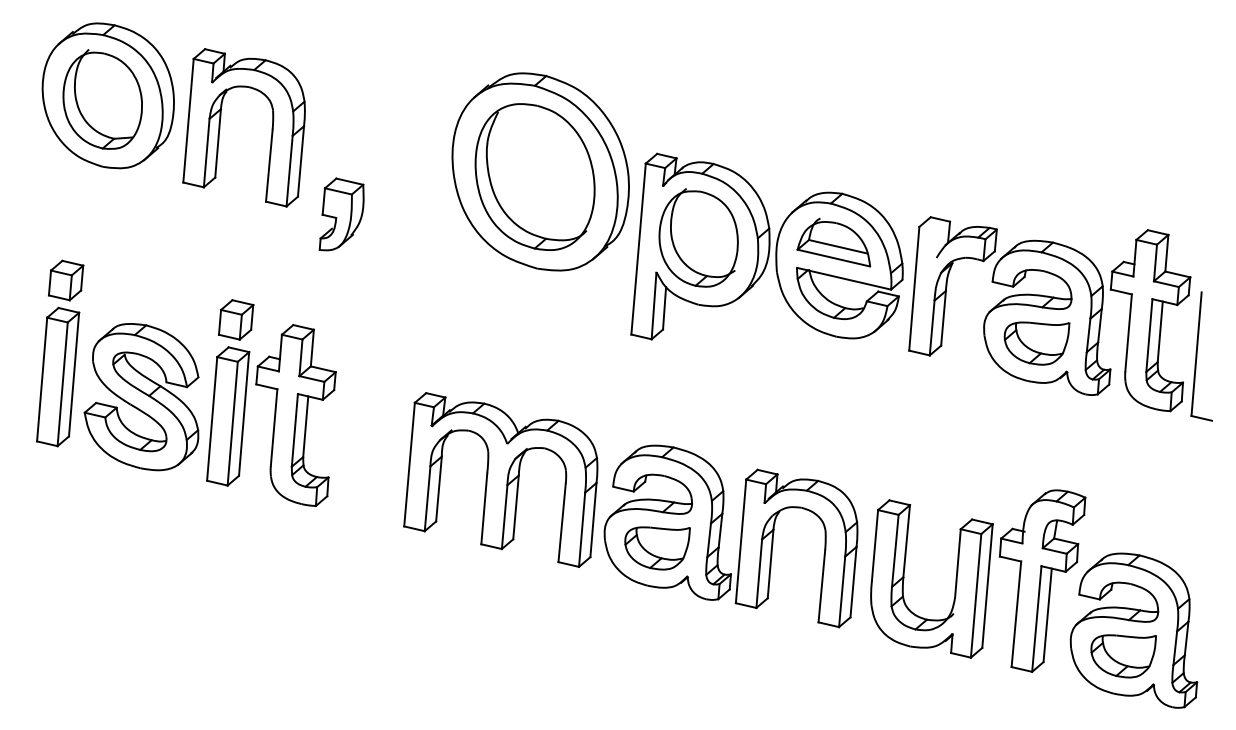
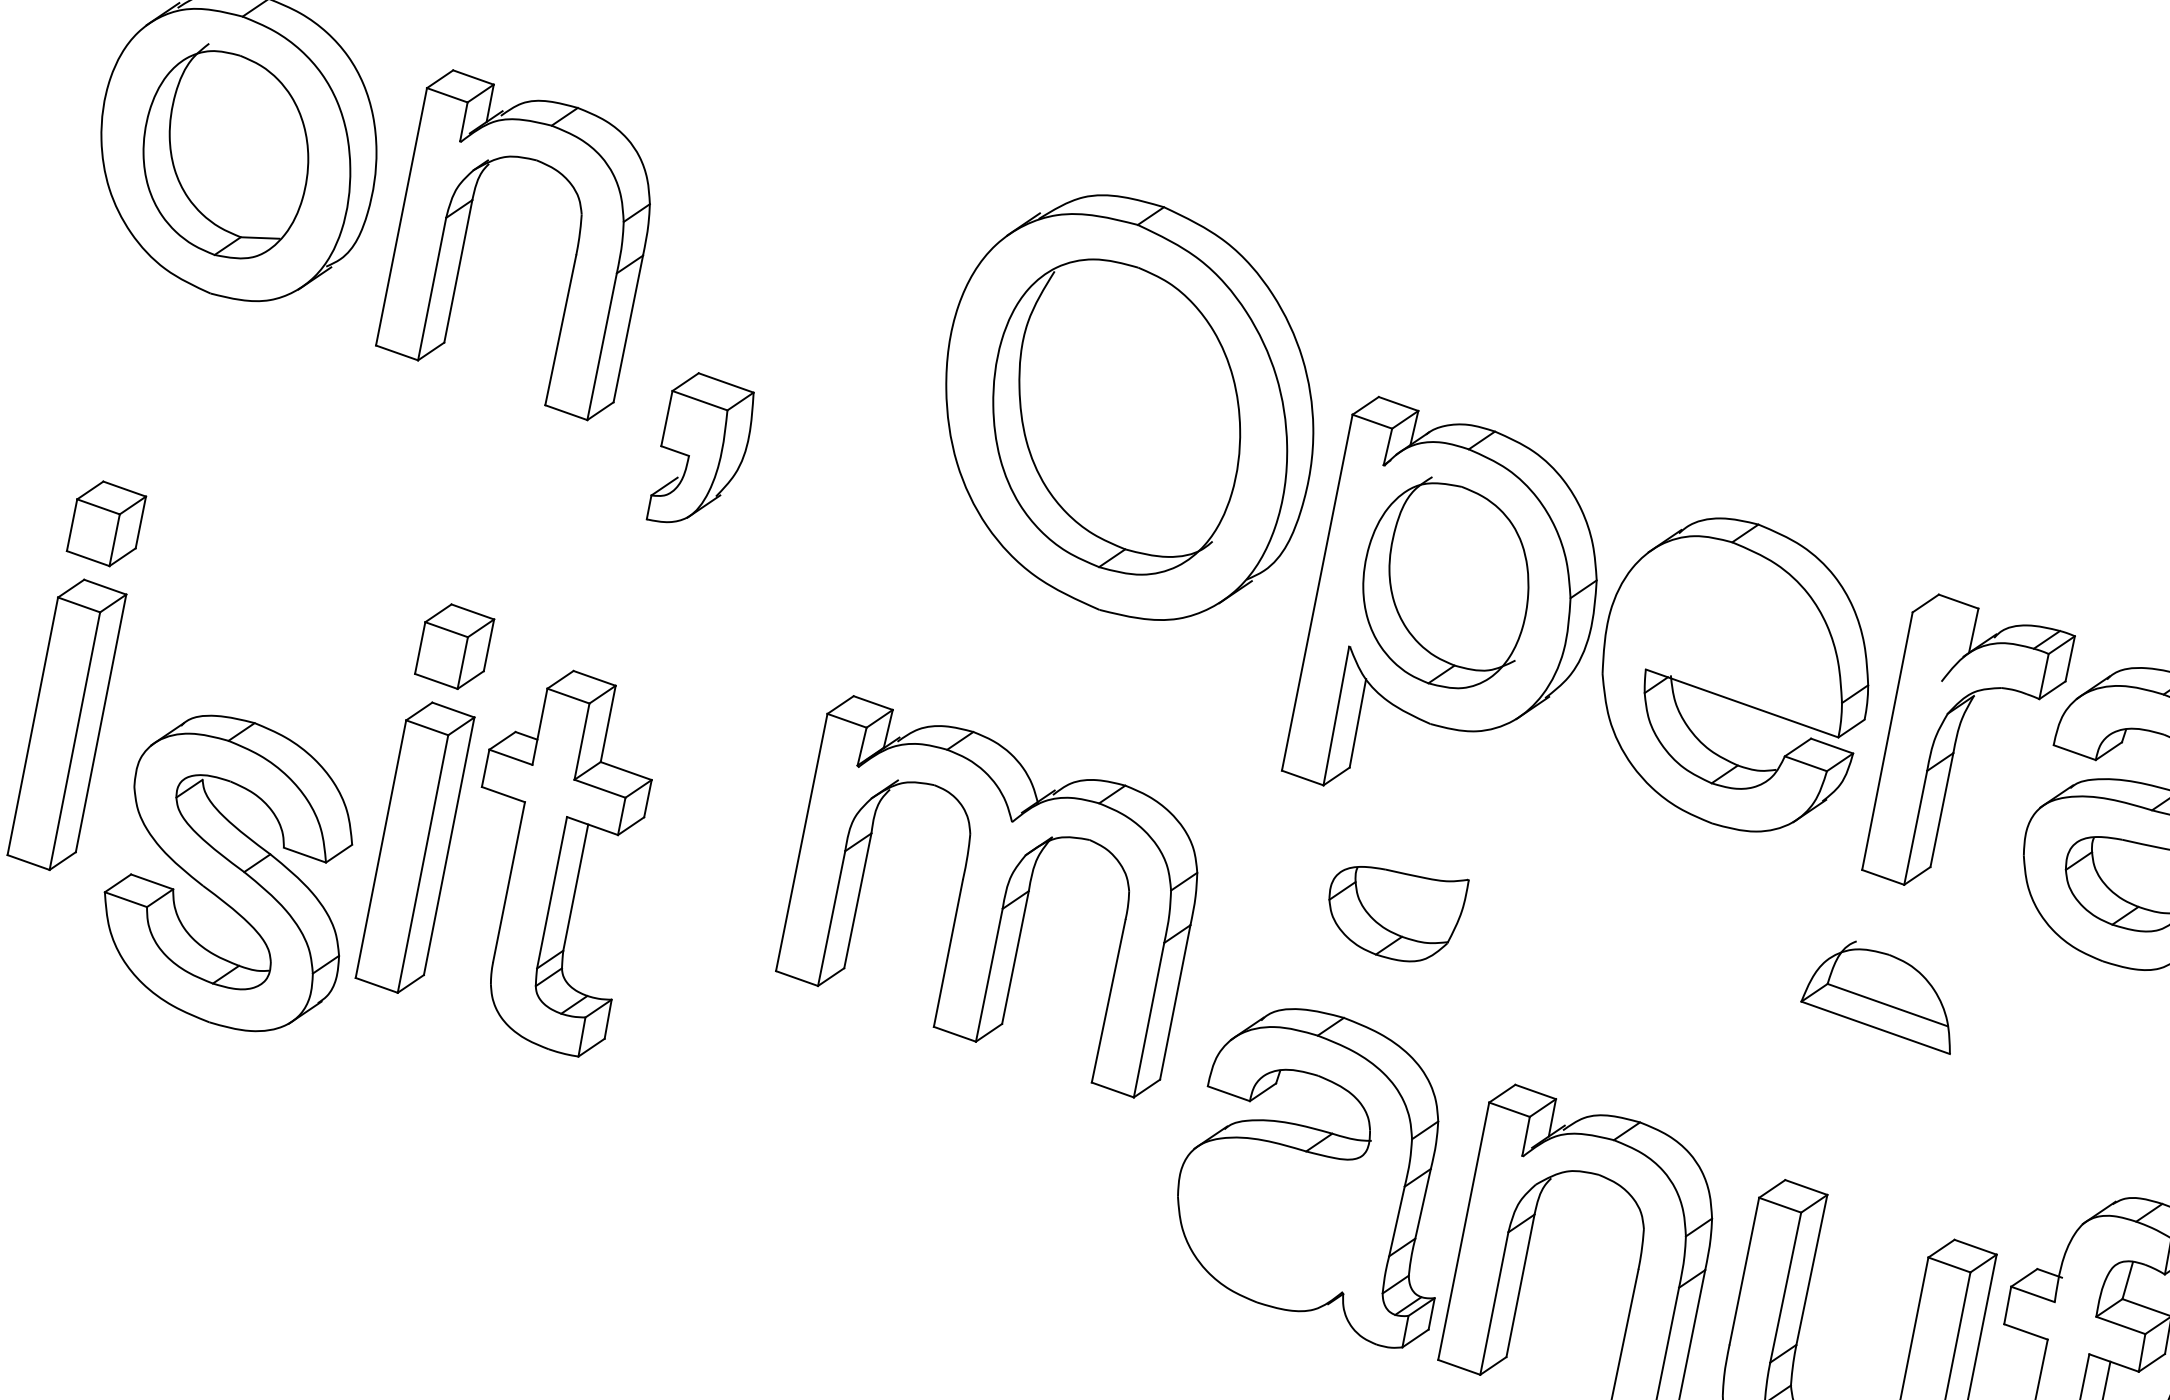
part: (833, 242) -> (1878, 994), moved
part: (141, 397) -> (227, 873), moved
part: (500, 479) -> (989, 895), moved
part: (657, 548) -> (1395, 915), moved

